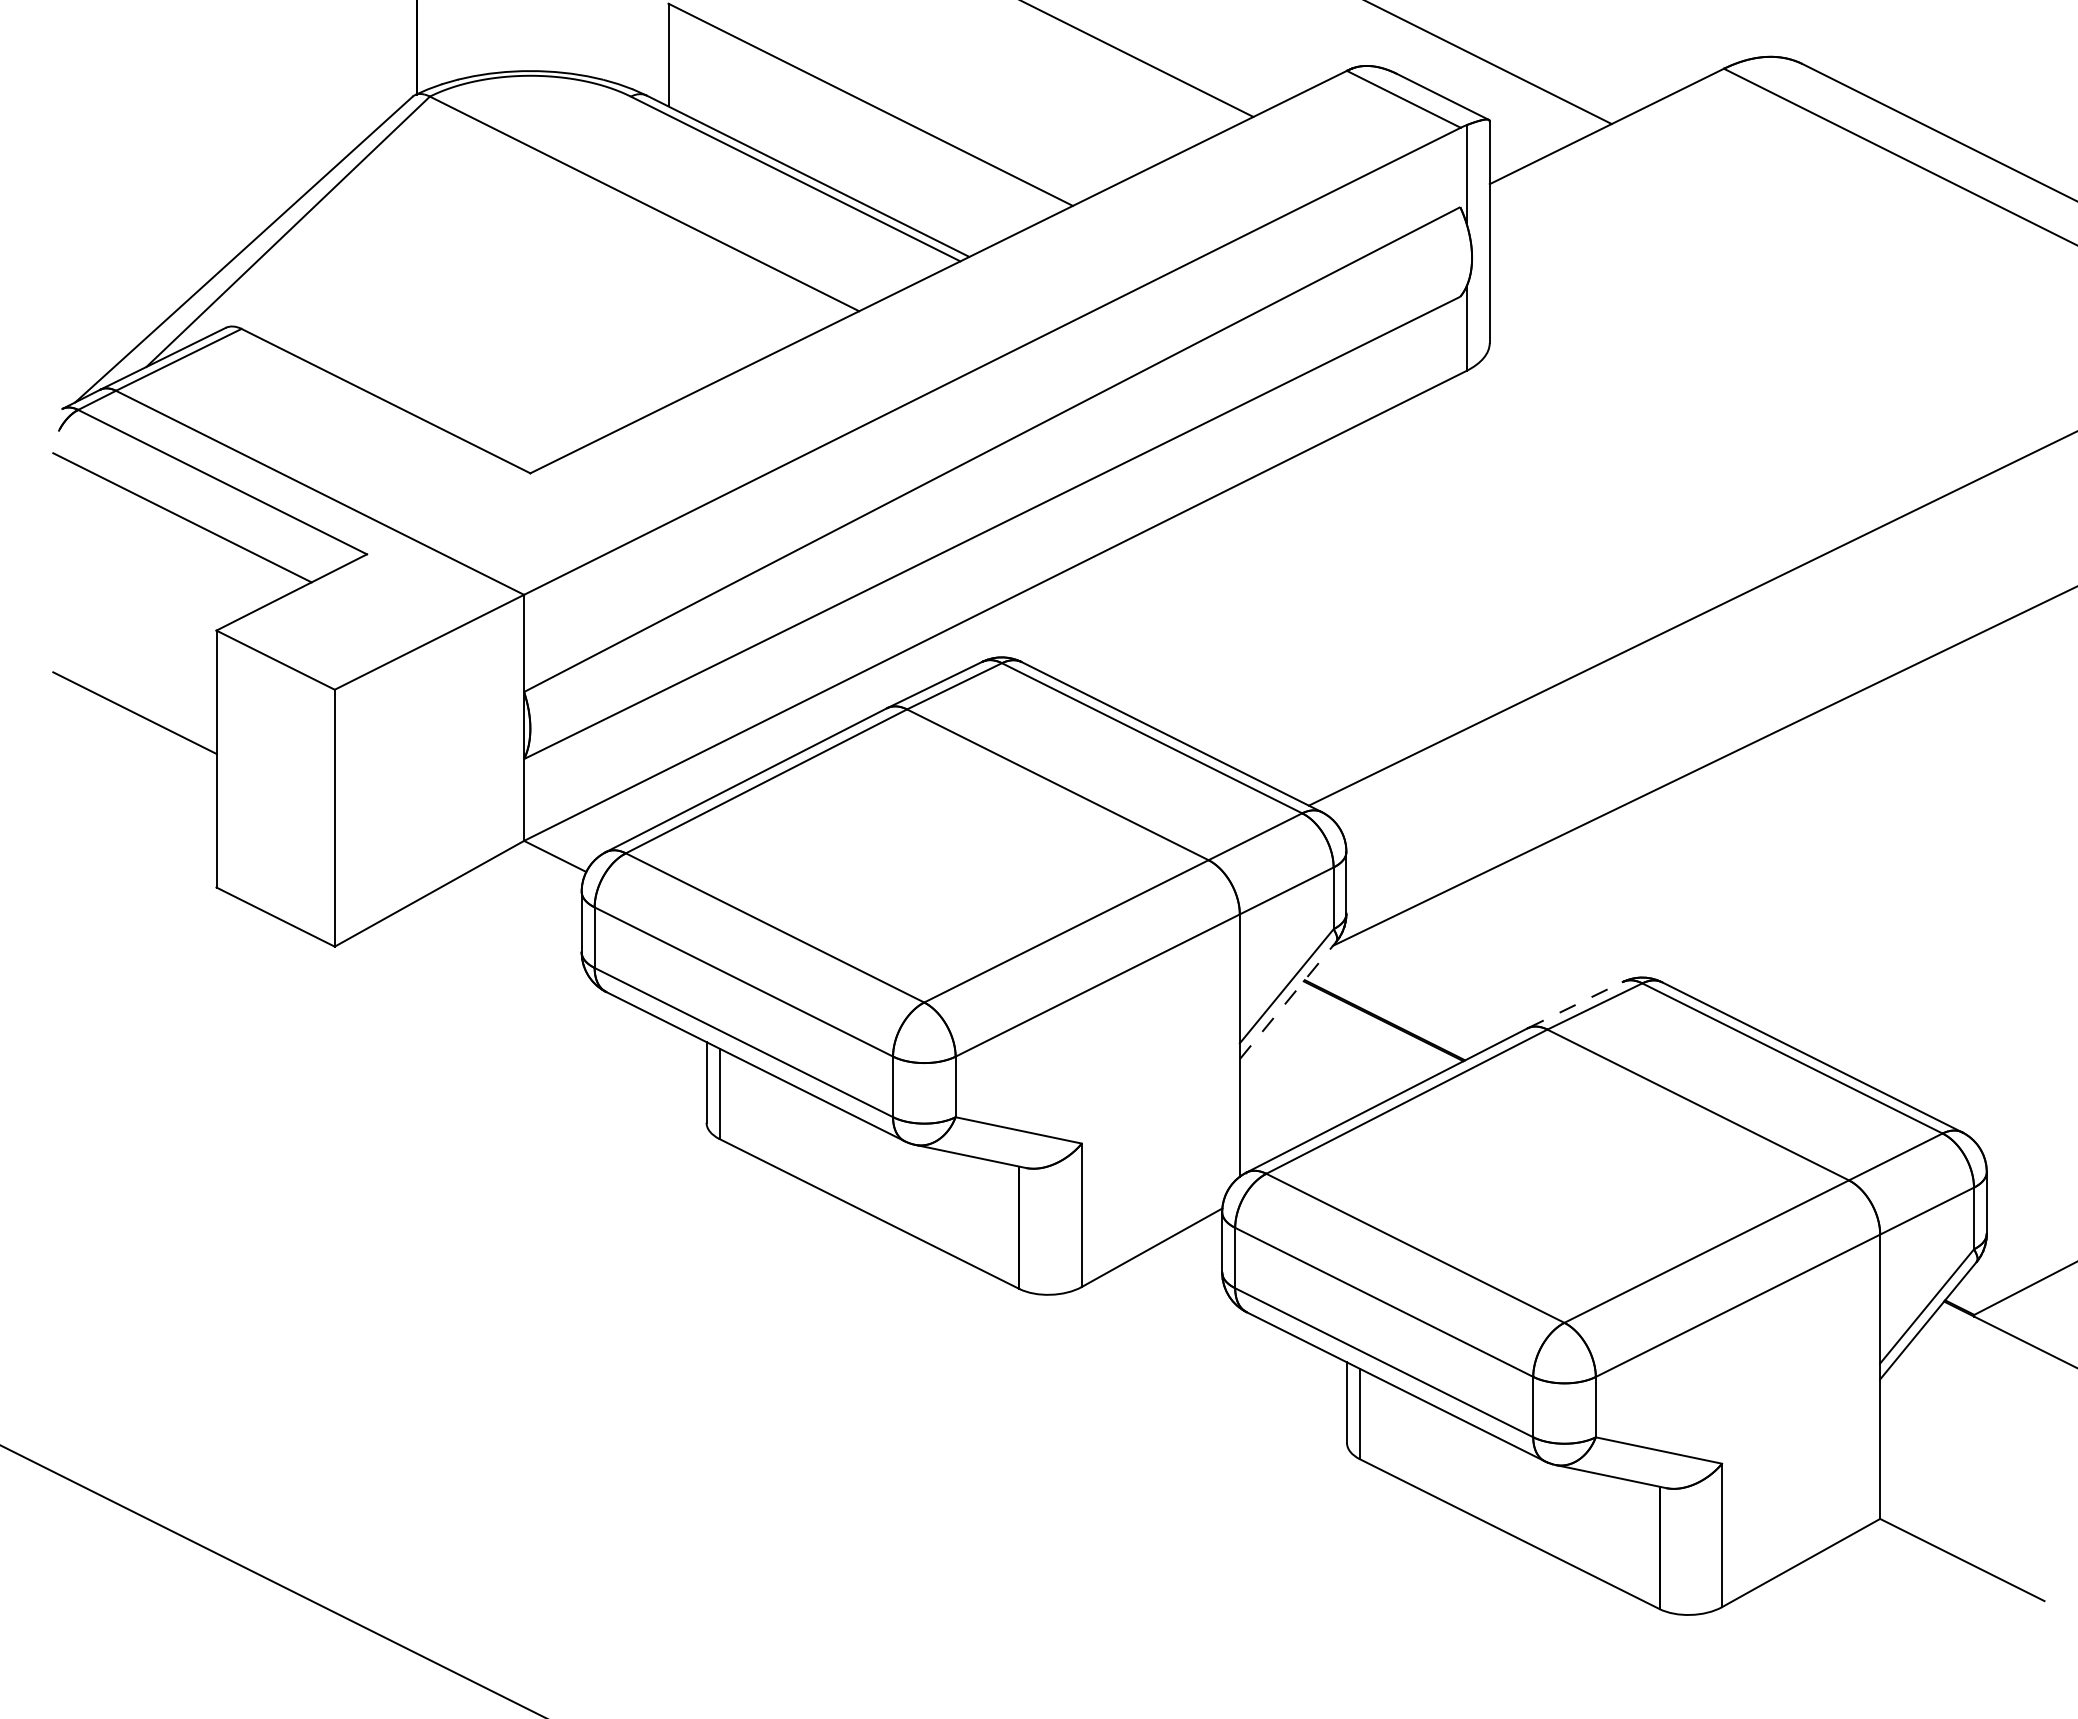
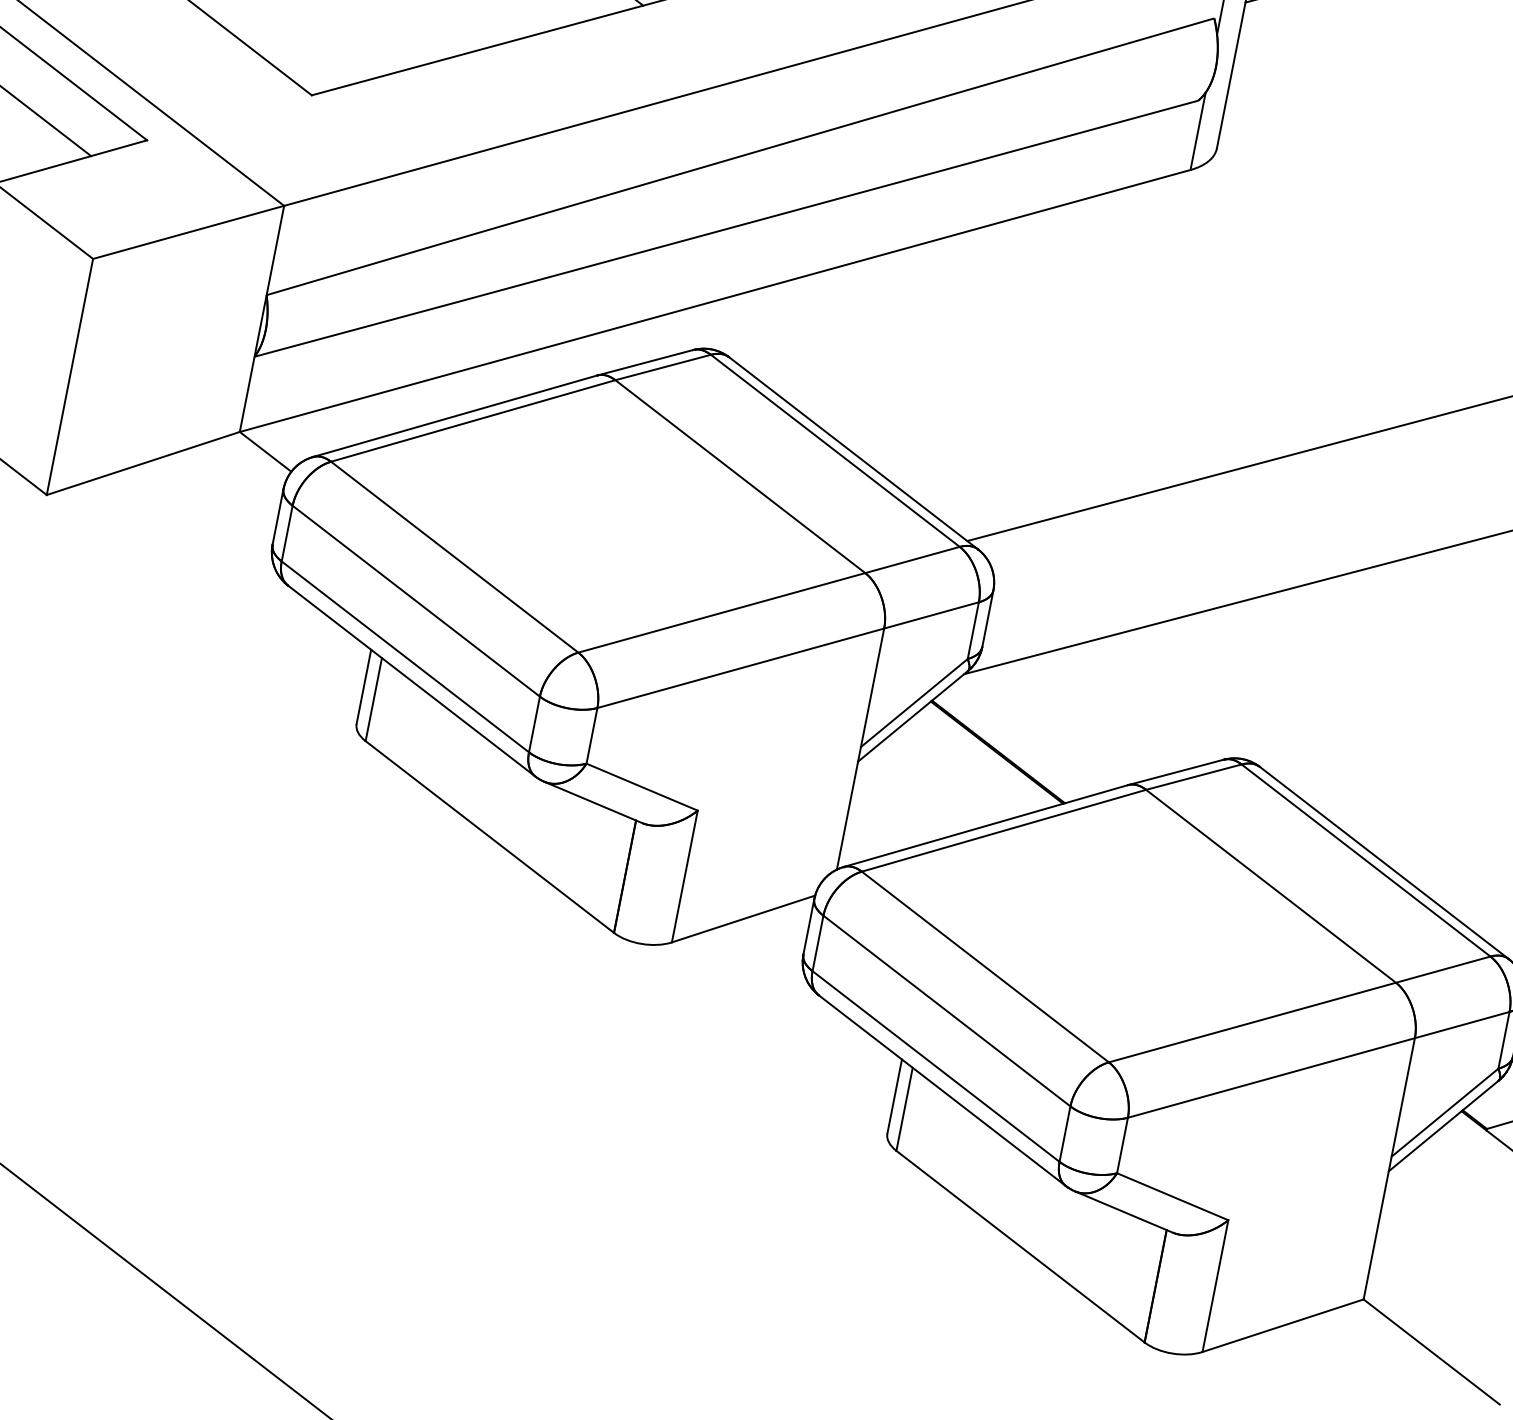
line: (1288, 1000) -> (913, 716), dashed -> solid
line: (1575, 1005) -> (1176, 772), dashed -> solid

